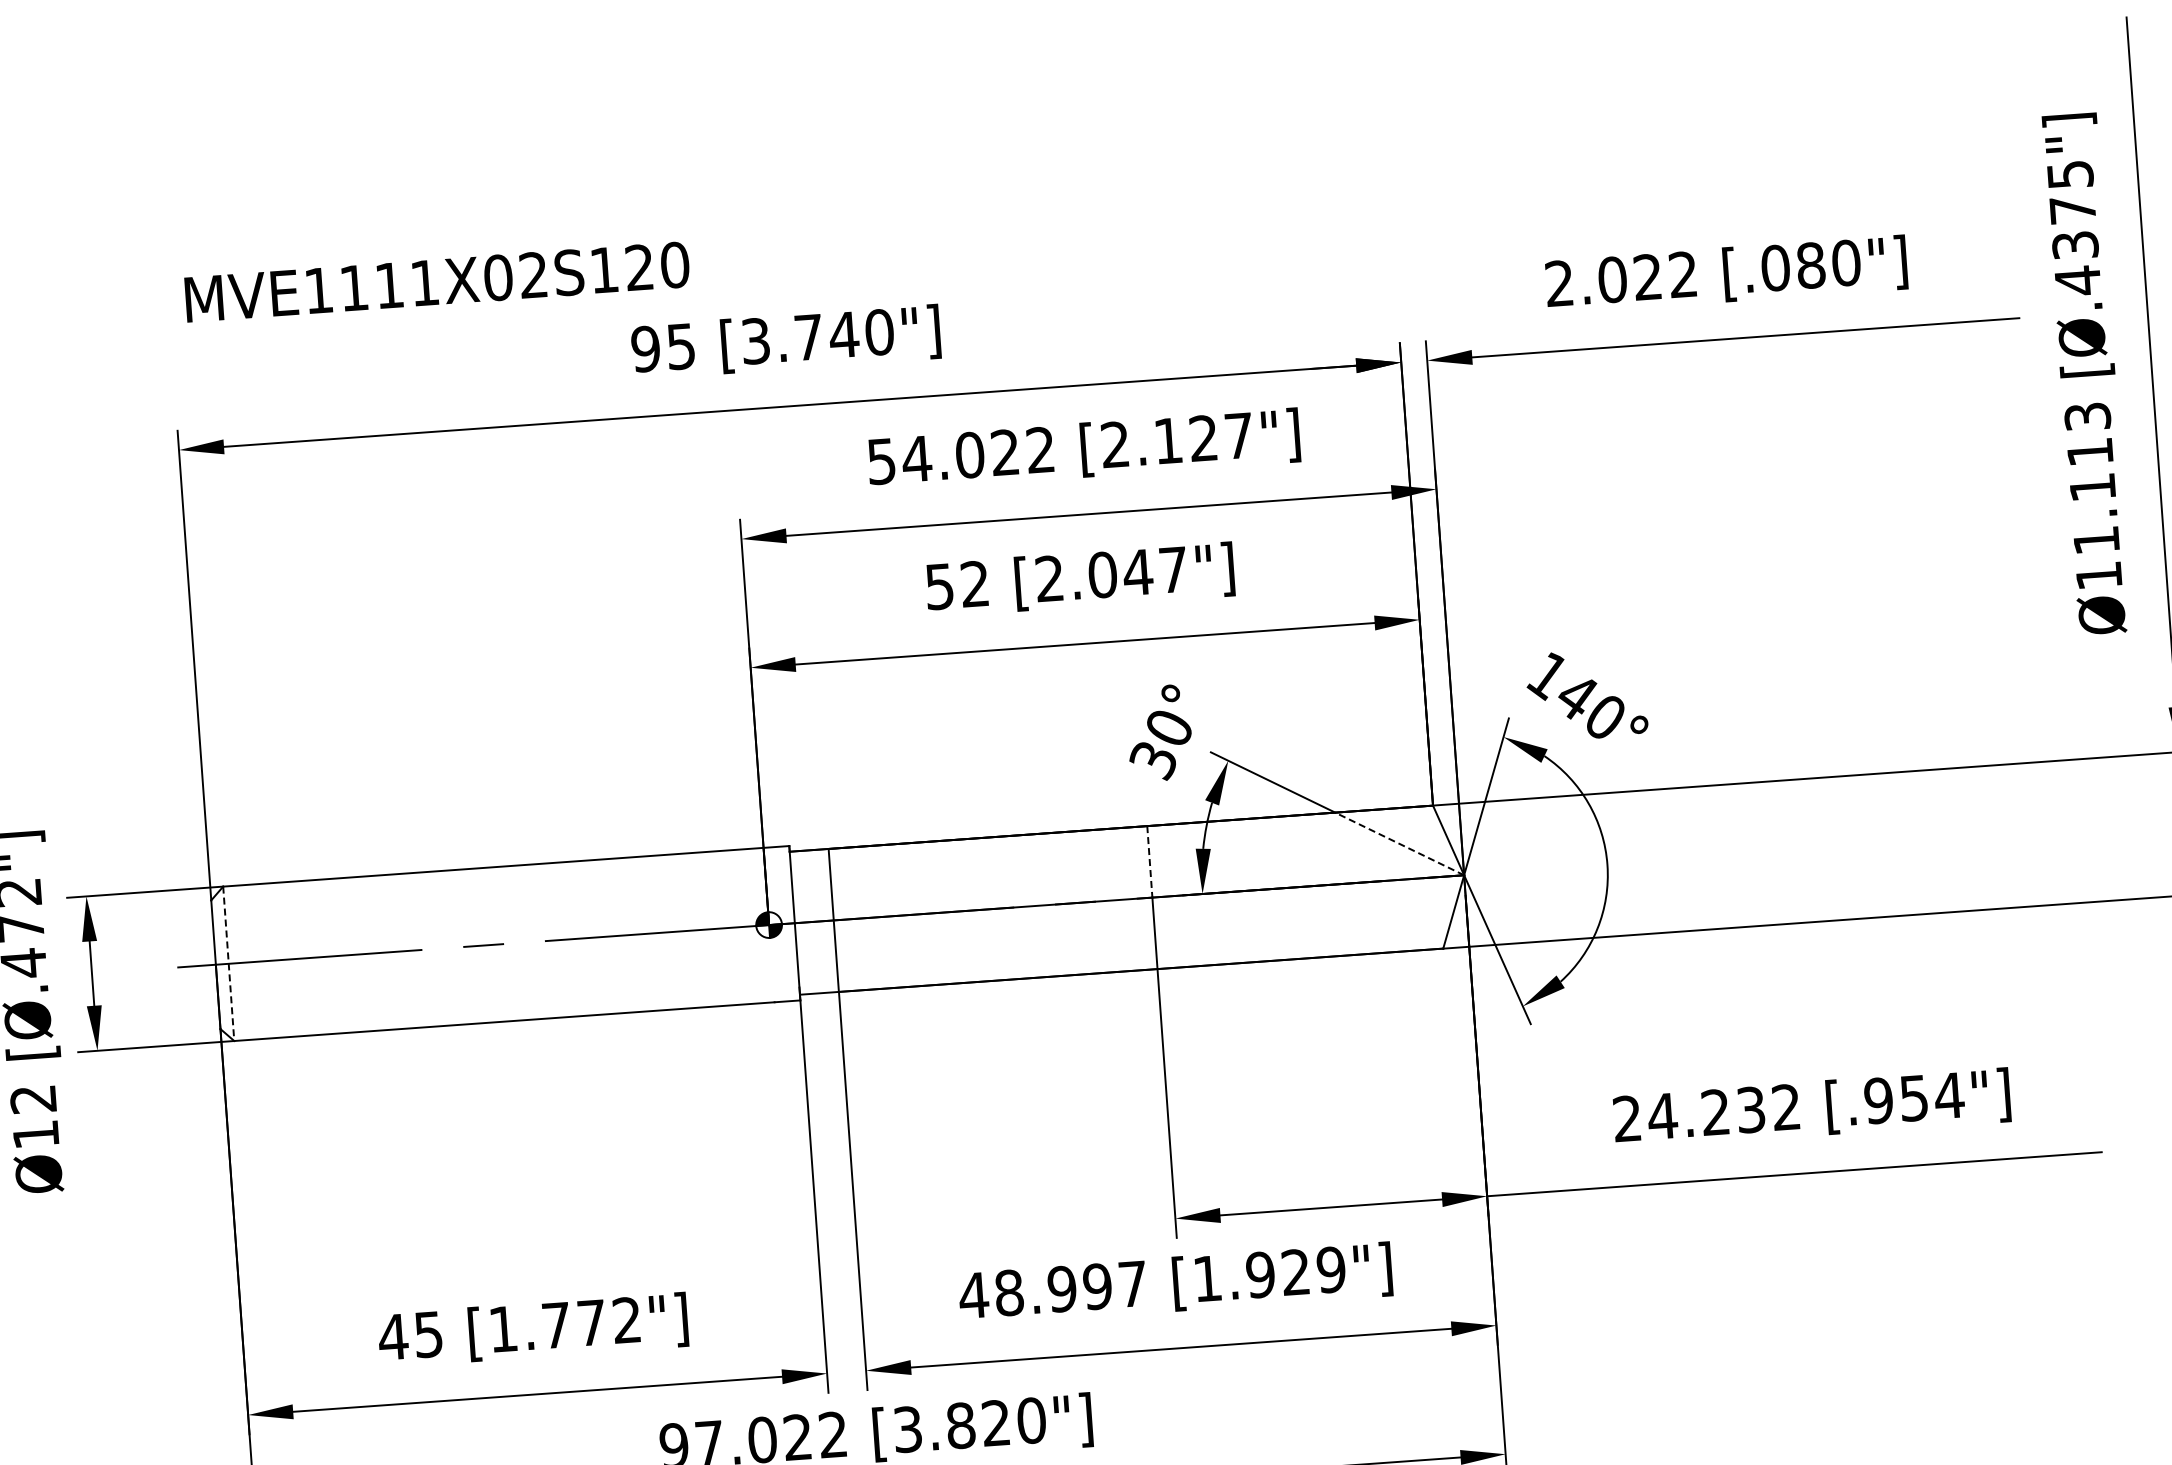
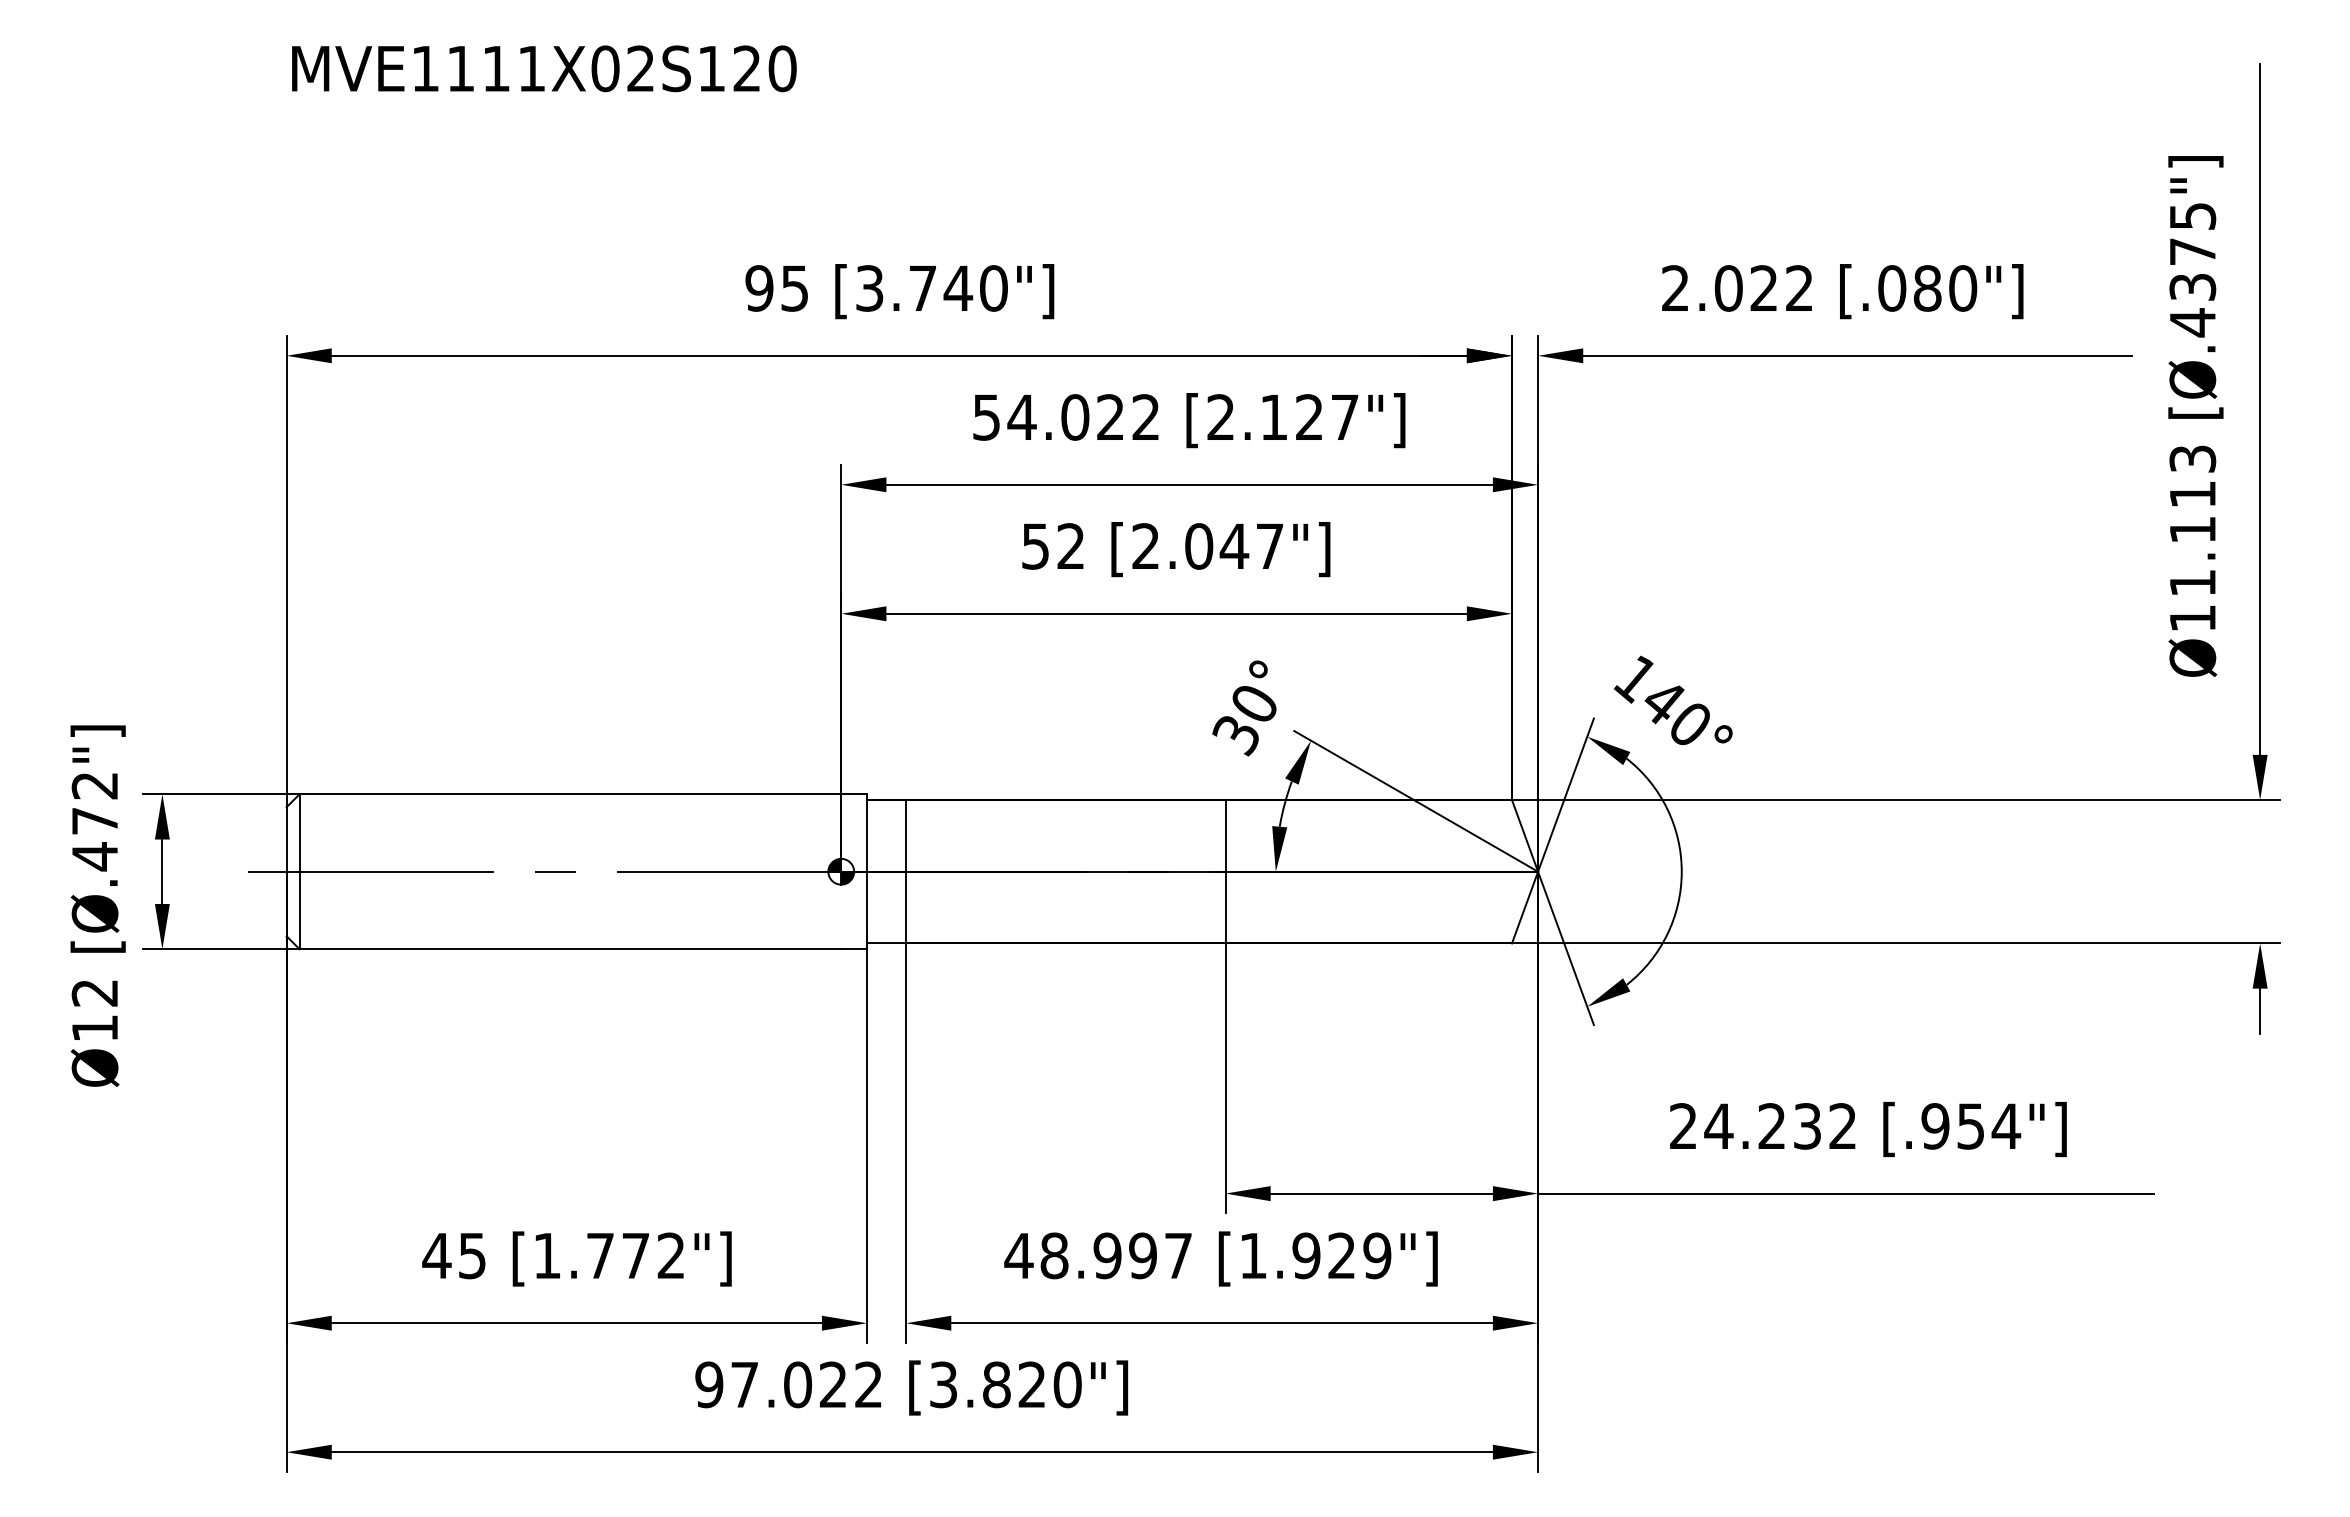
text: (437, 281) -> (544, 68), moved
line: (1400, 843) -> (1476, 835), dashed -> solid
line: (1149, 861) -> (1225, 835), dashed -> solid
line: (228, 964) -> (299, 872), dashed -> solid

